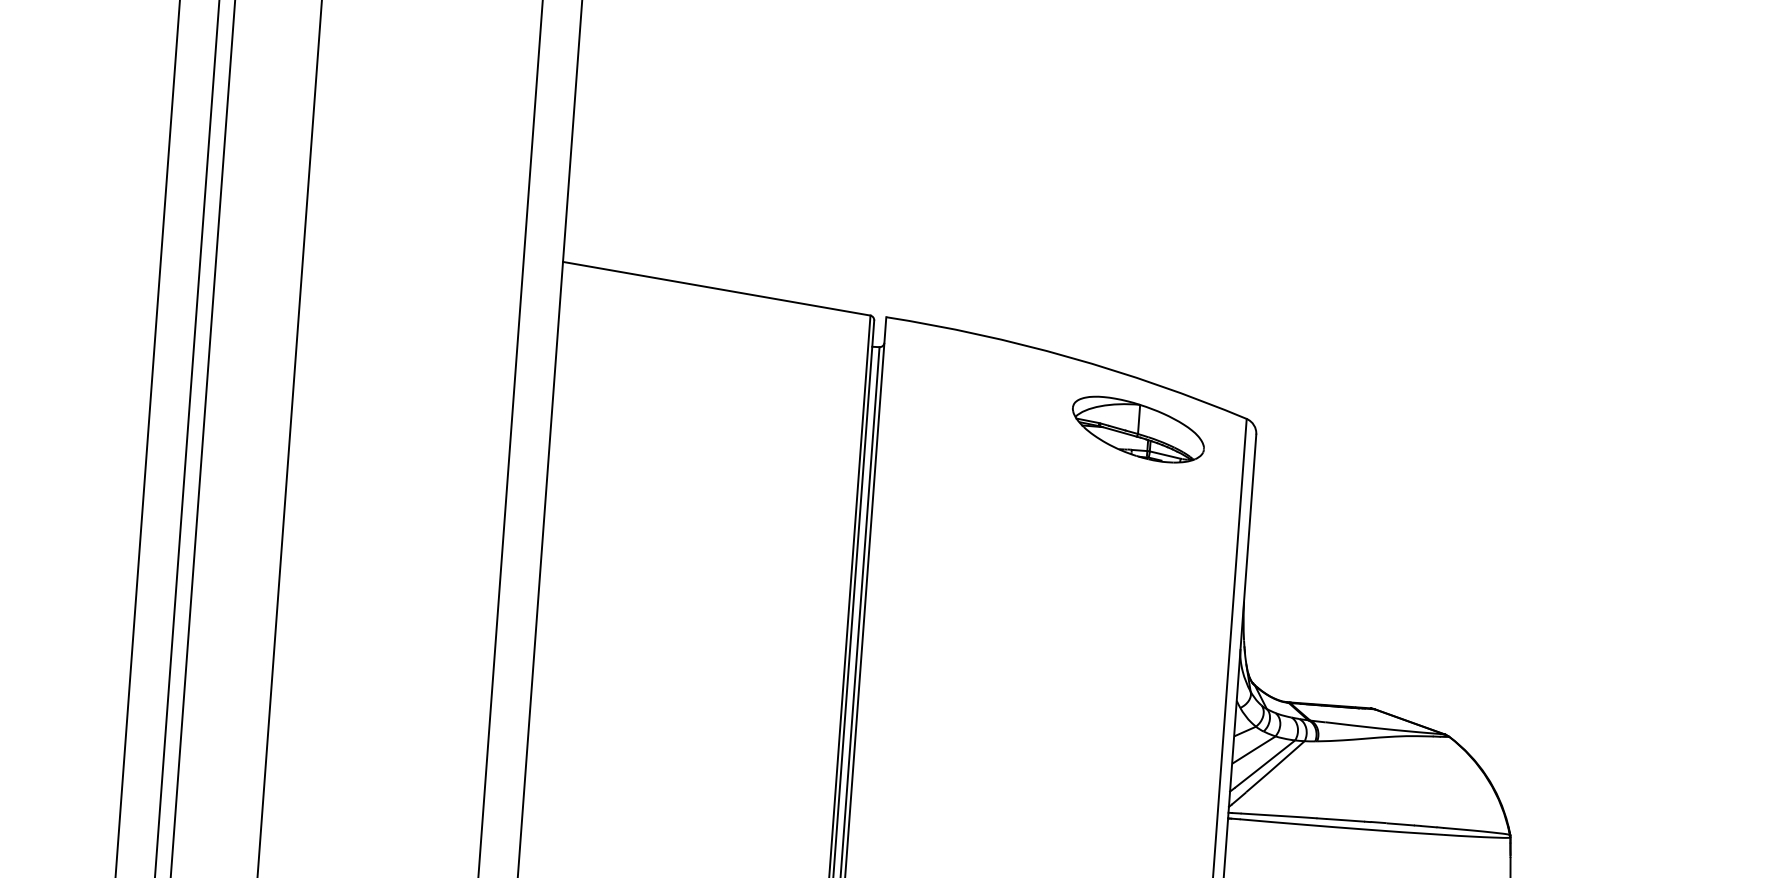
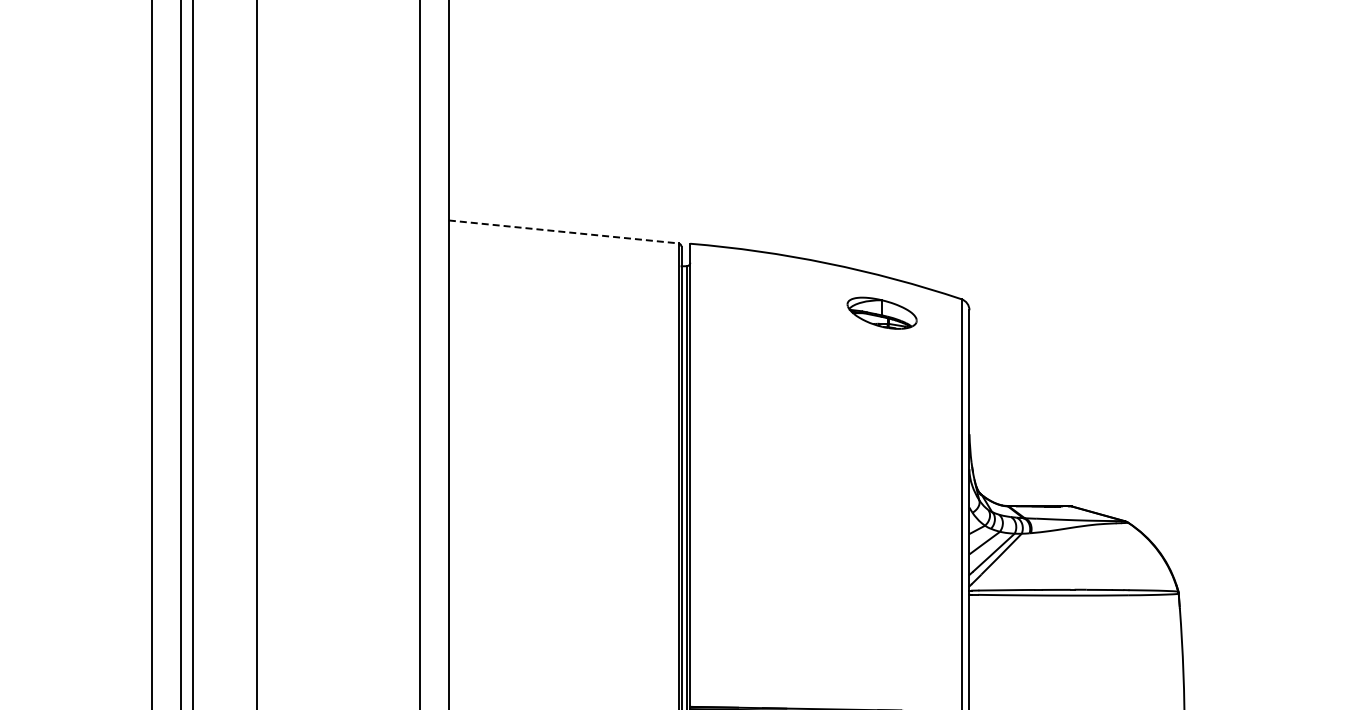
line: (717, 288) -> (564, 231), solid -> dashed
part: (1137, 430) -> (881, 313), size x0.7

